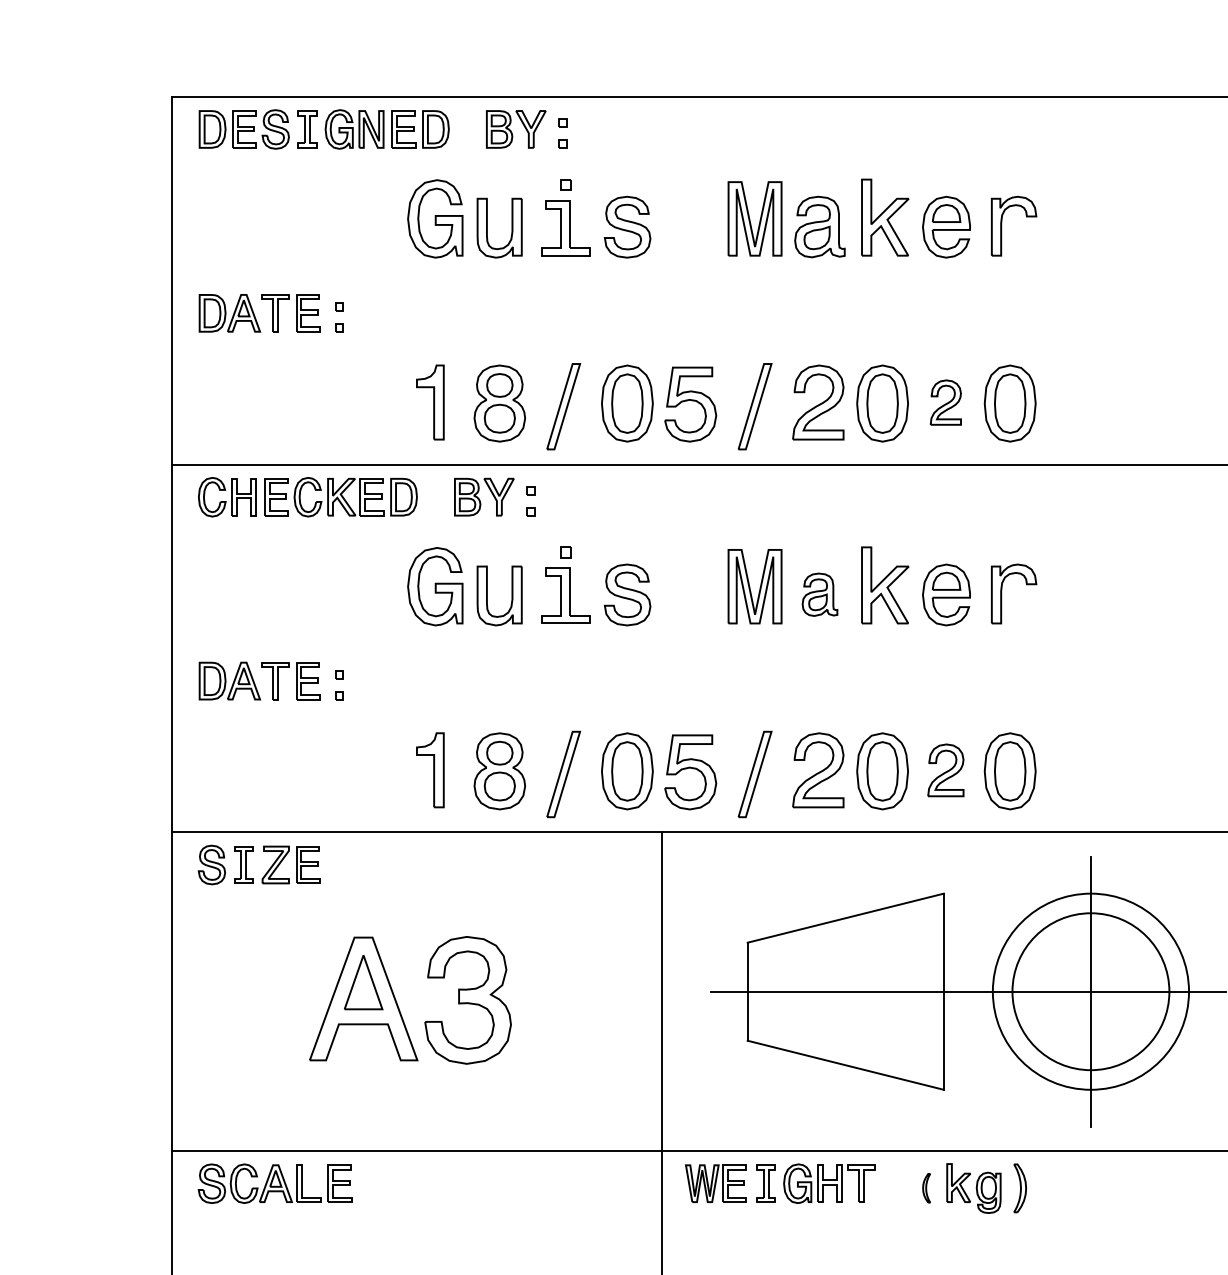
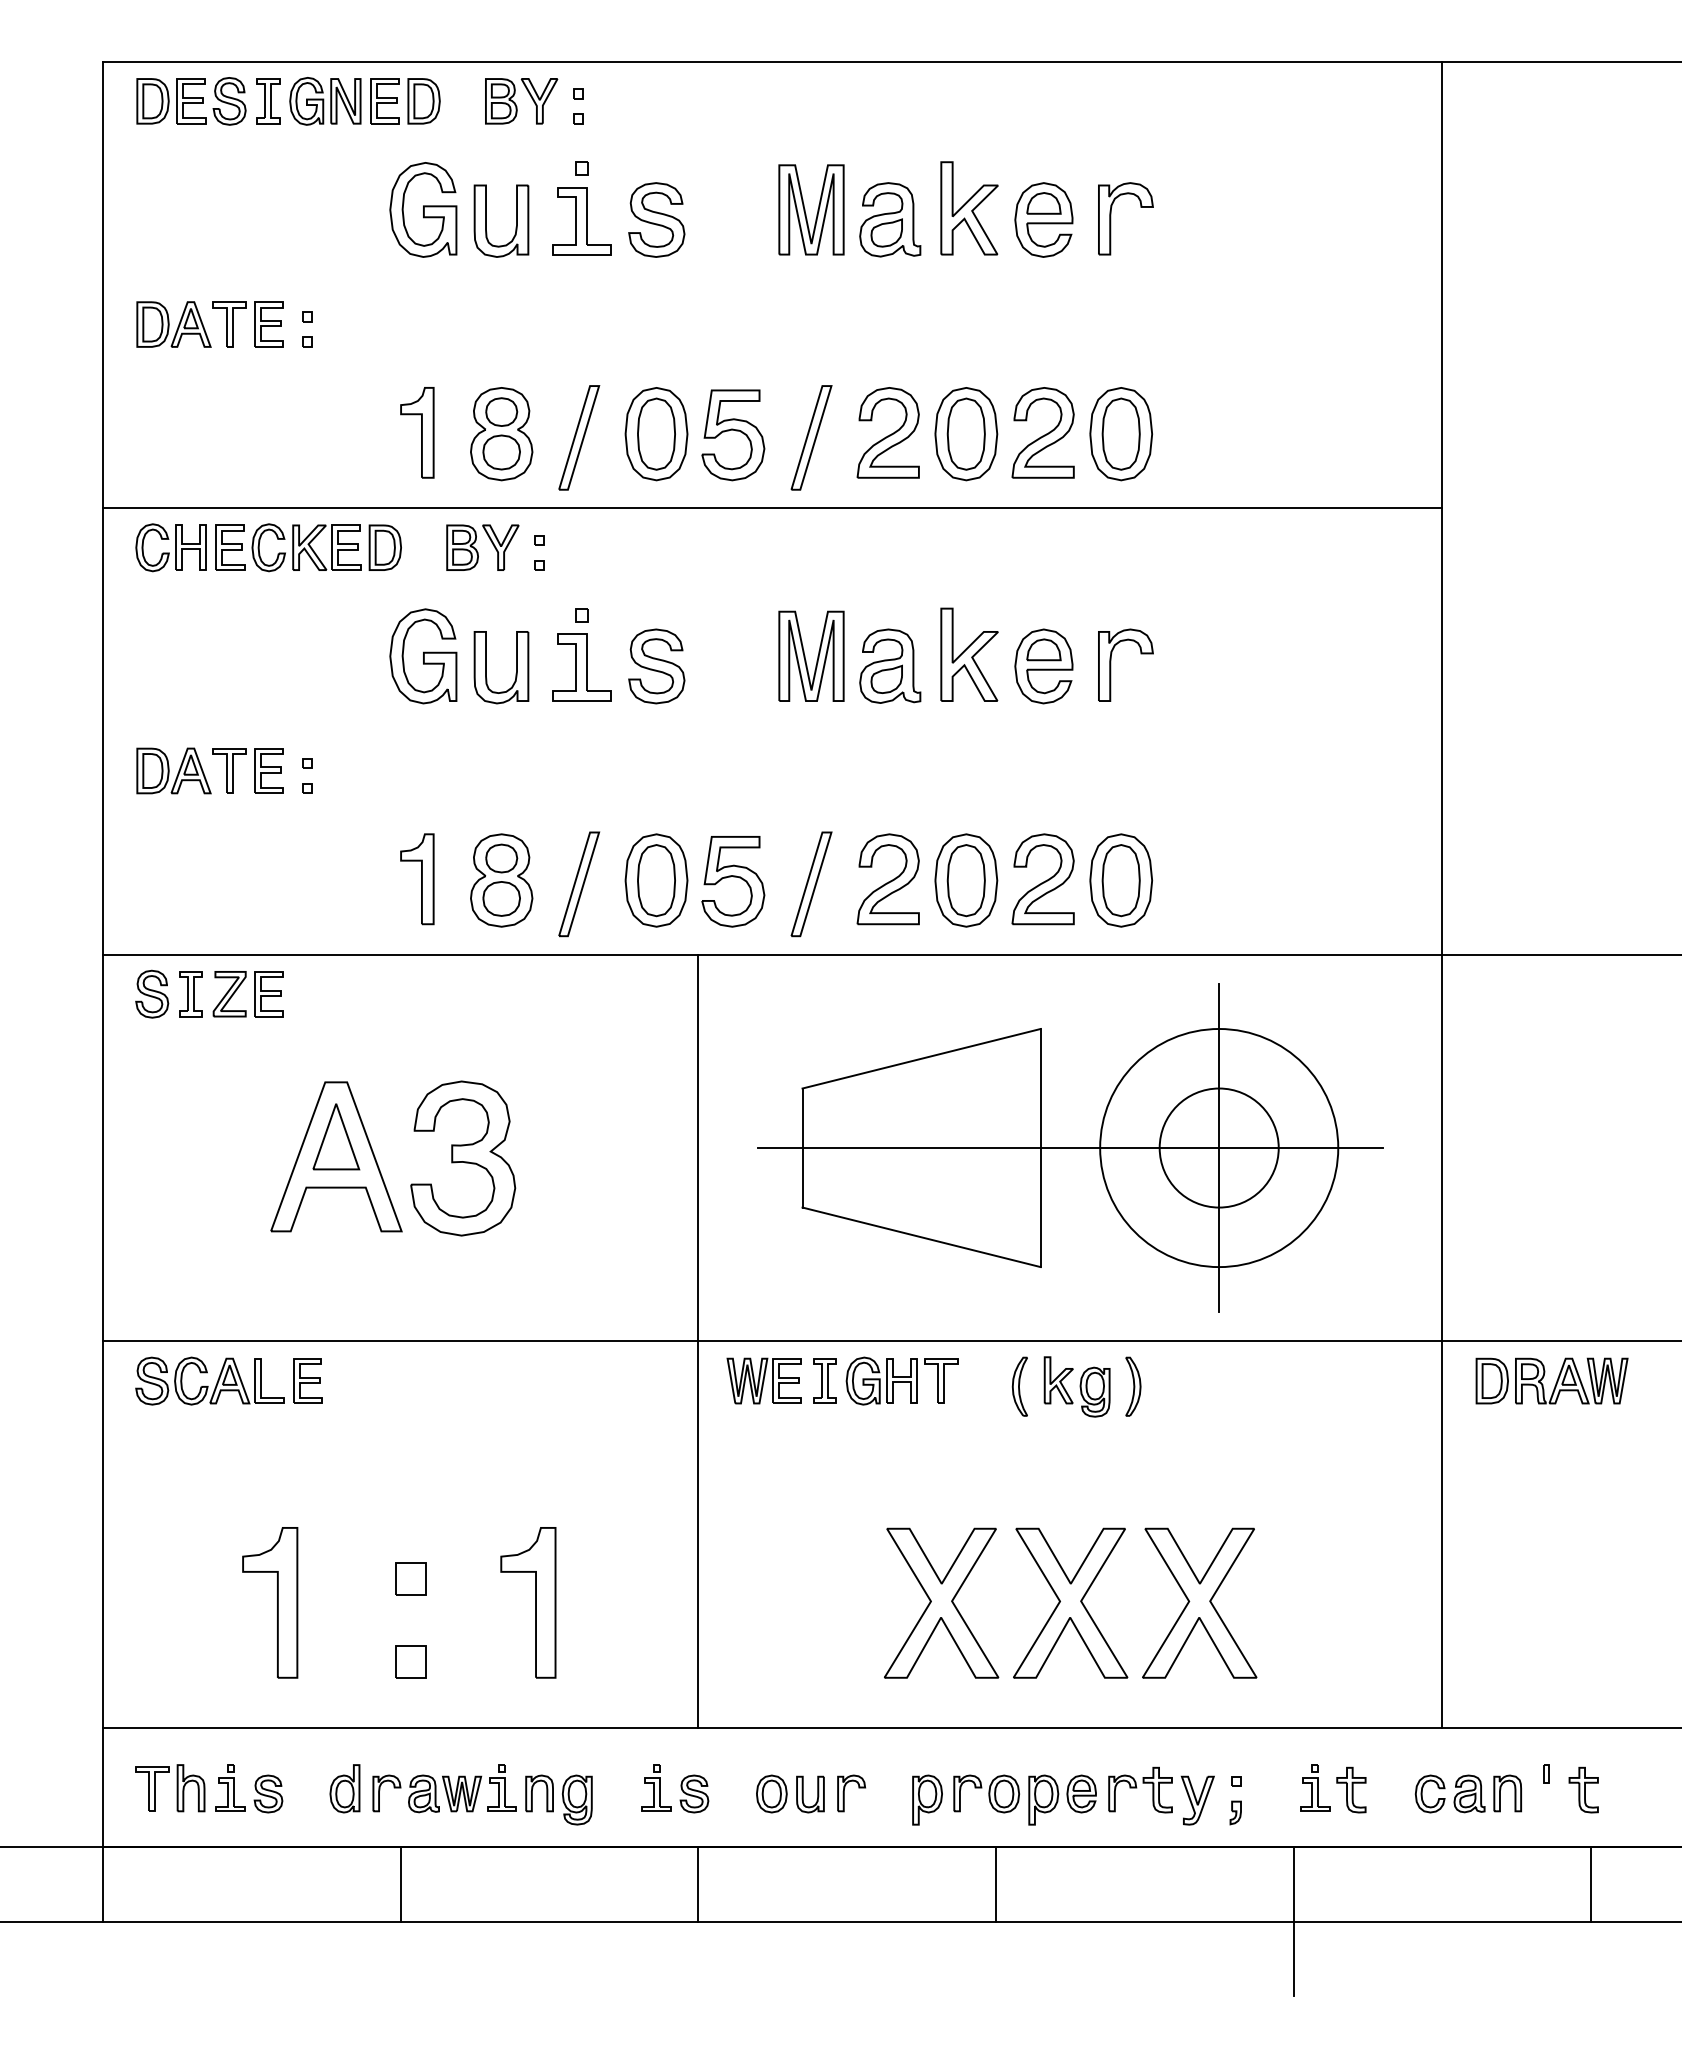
part: (945, 402) -> (1042, 432), size x1.67
part: (820, 594) -> (890, 665), size x1.43
part: (945, 770) -> (1042, 879), size x1.43
circle: (1090, 991) -> (1218, 1147), size x0.62
part: (926, 1188) -> (1019, 1386), size x1.67

